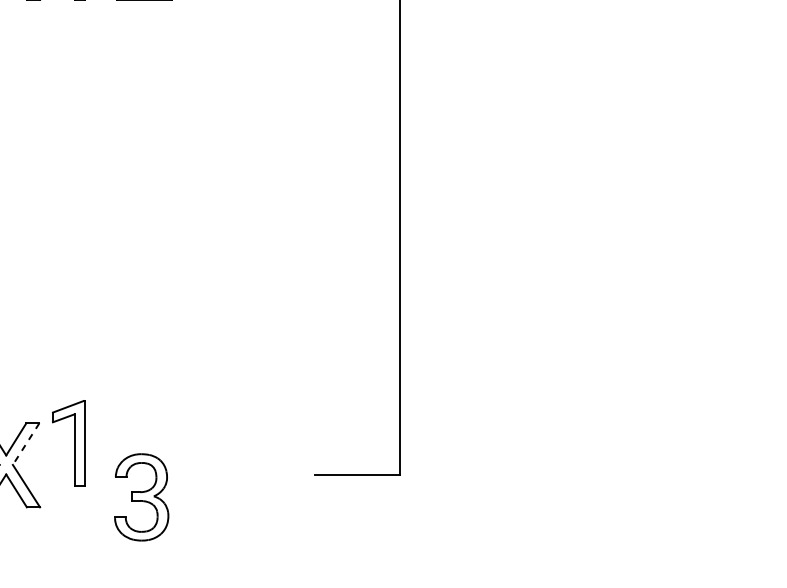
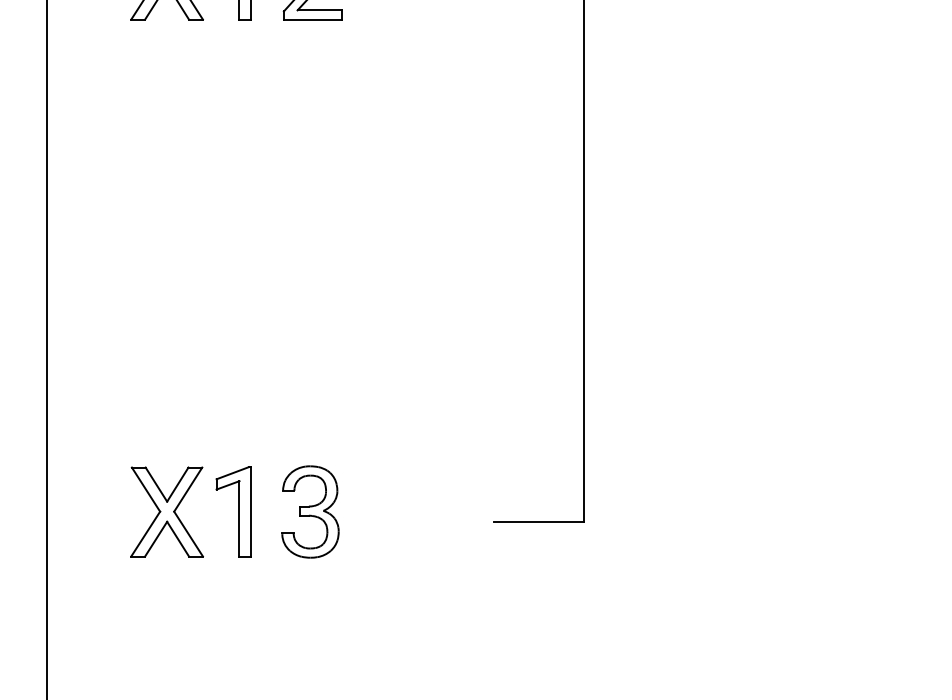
part: (68, 443) -> (233, 511), moved
line: (25, 444) -> (187, 490), dashed -> solid
part: (141, 496) -> (310, 511), moved

